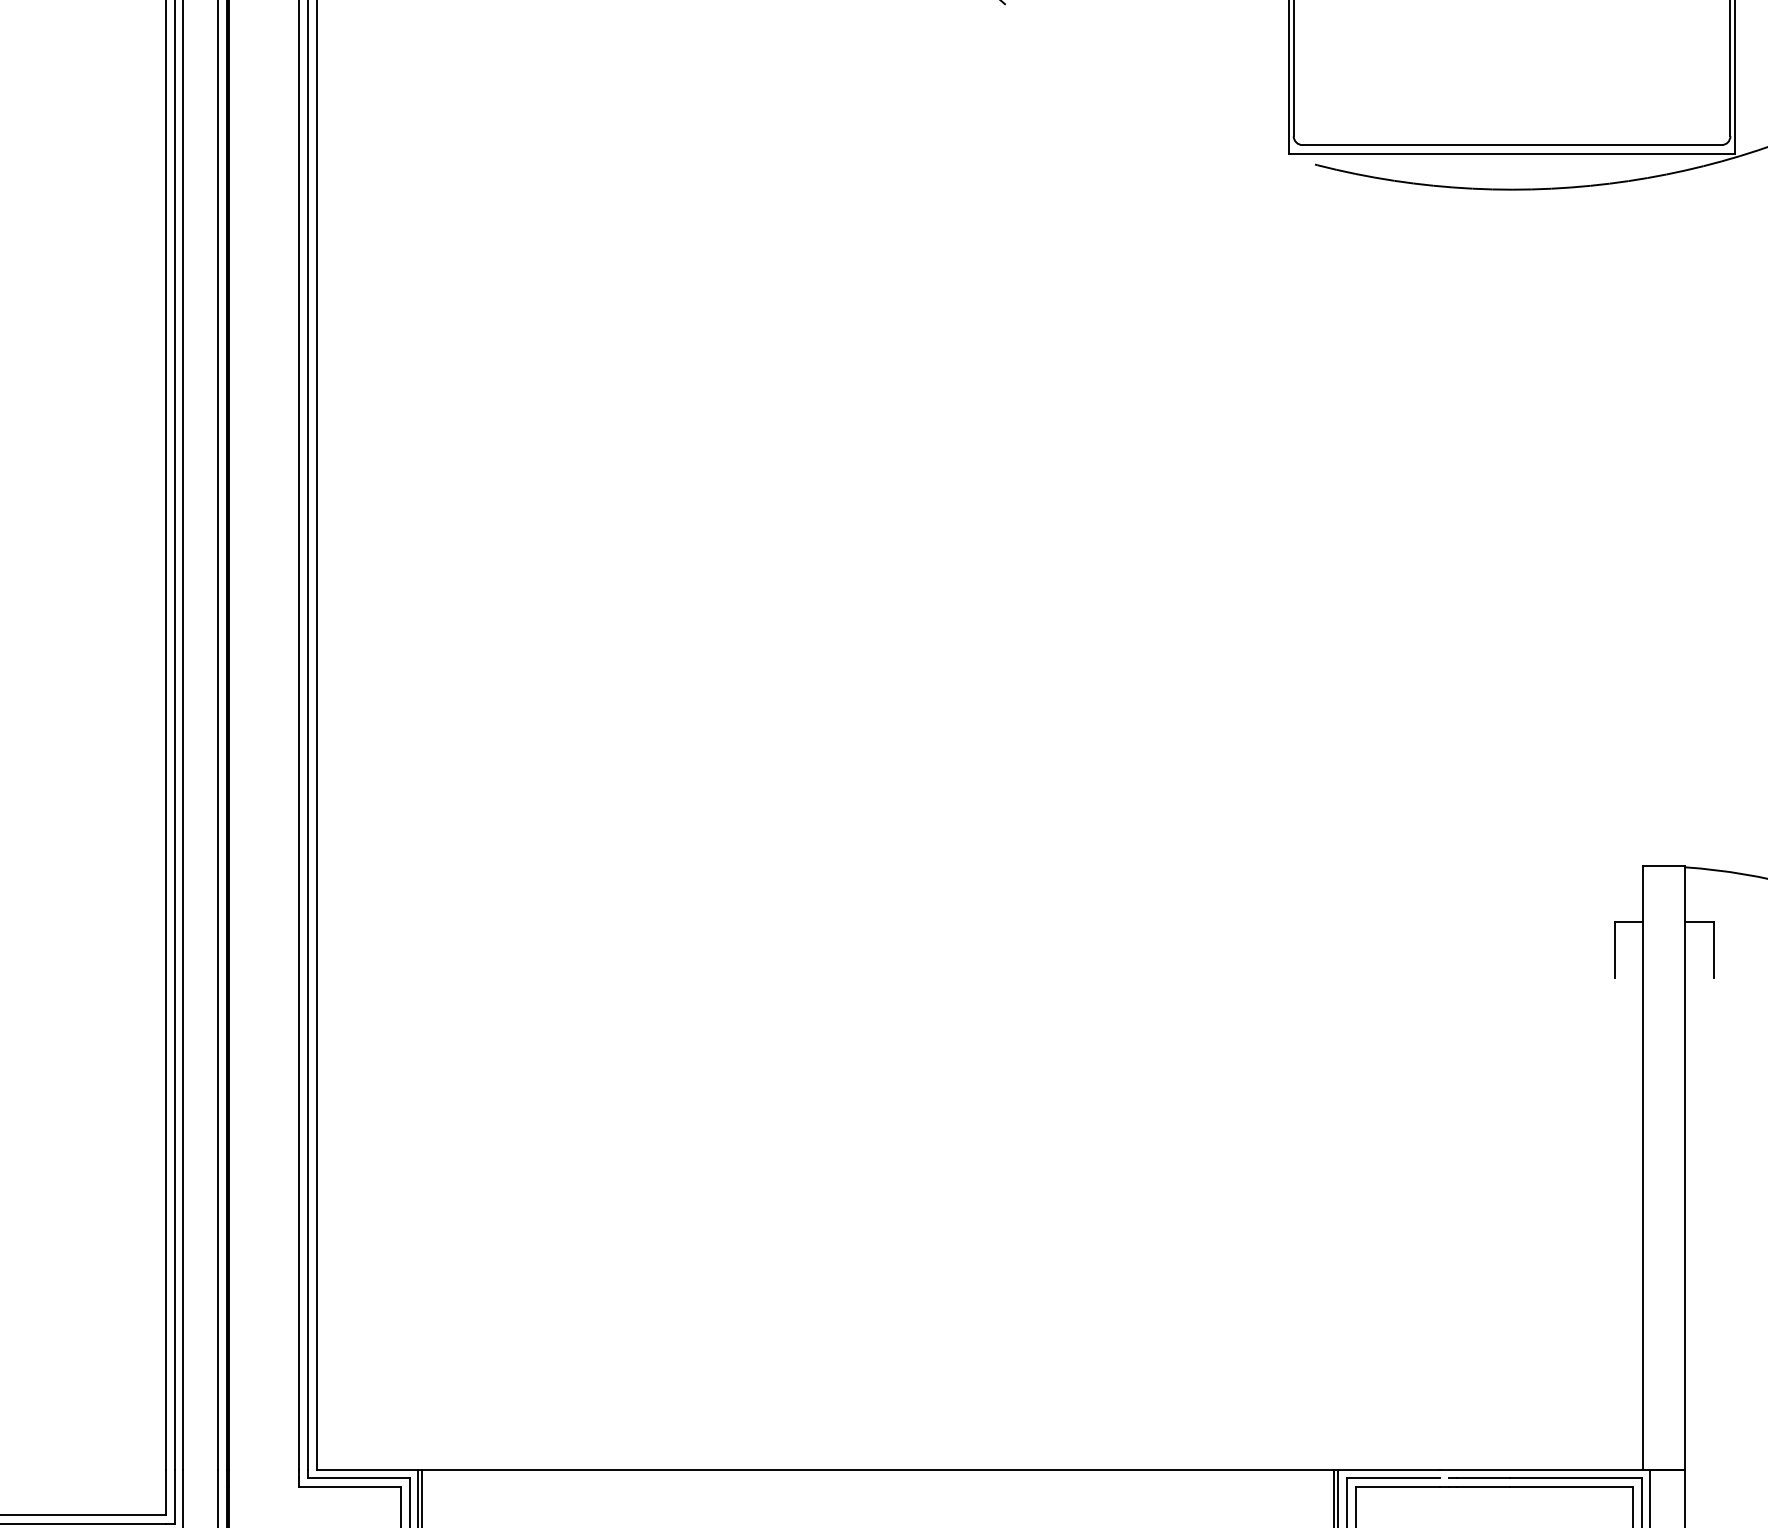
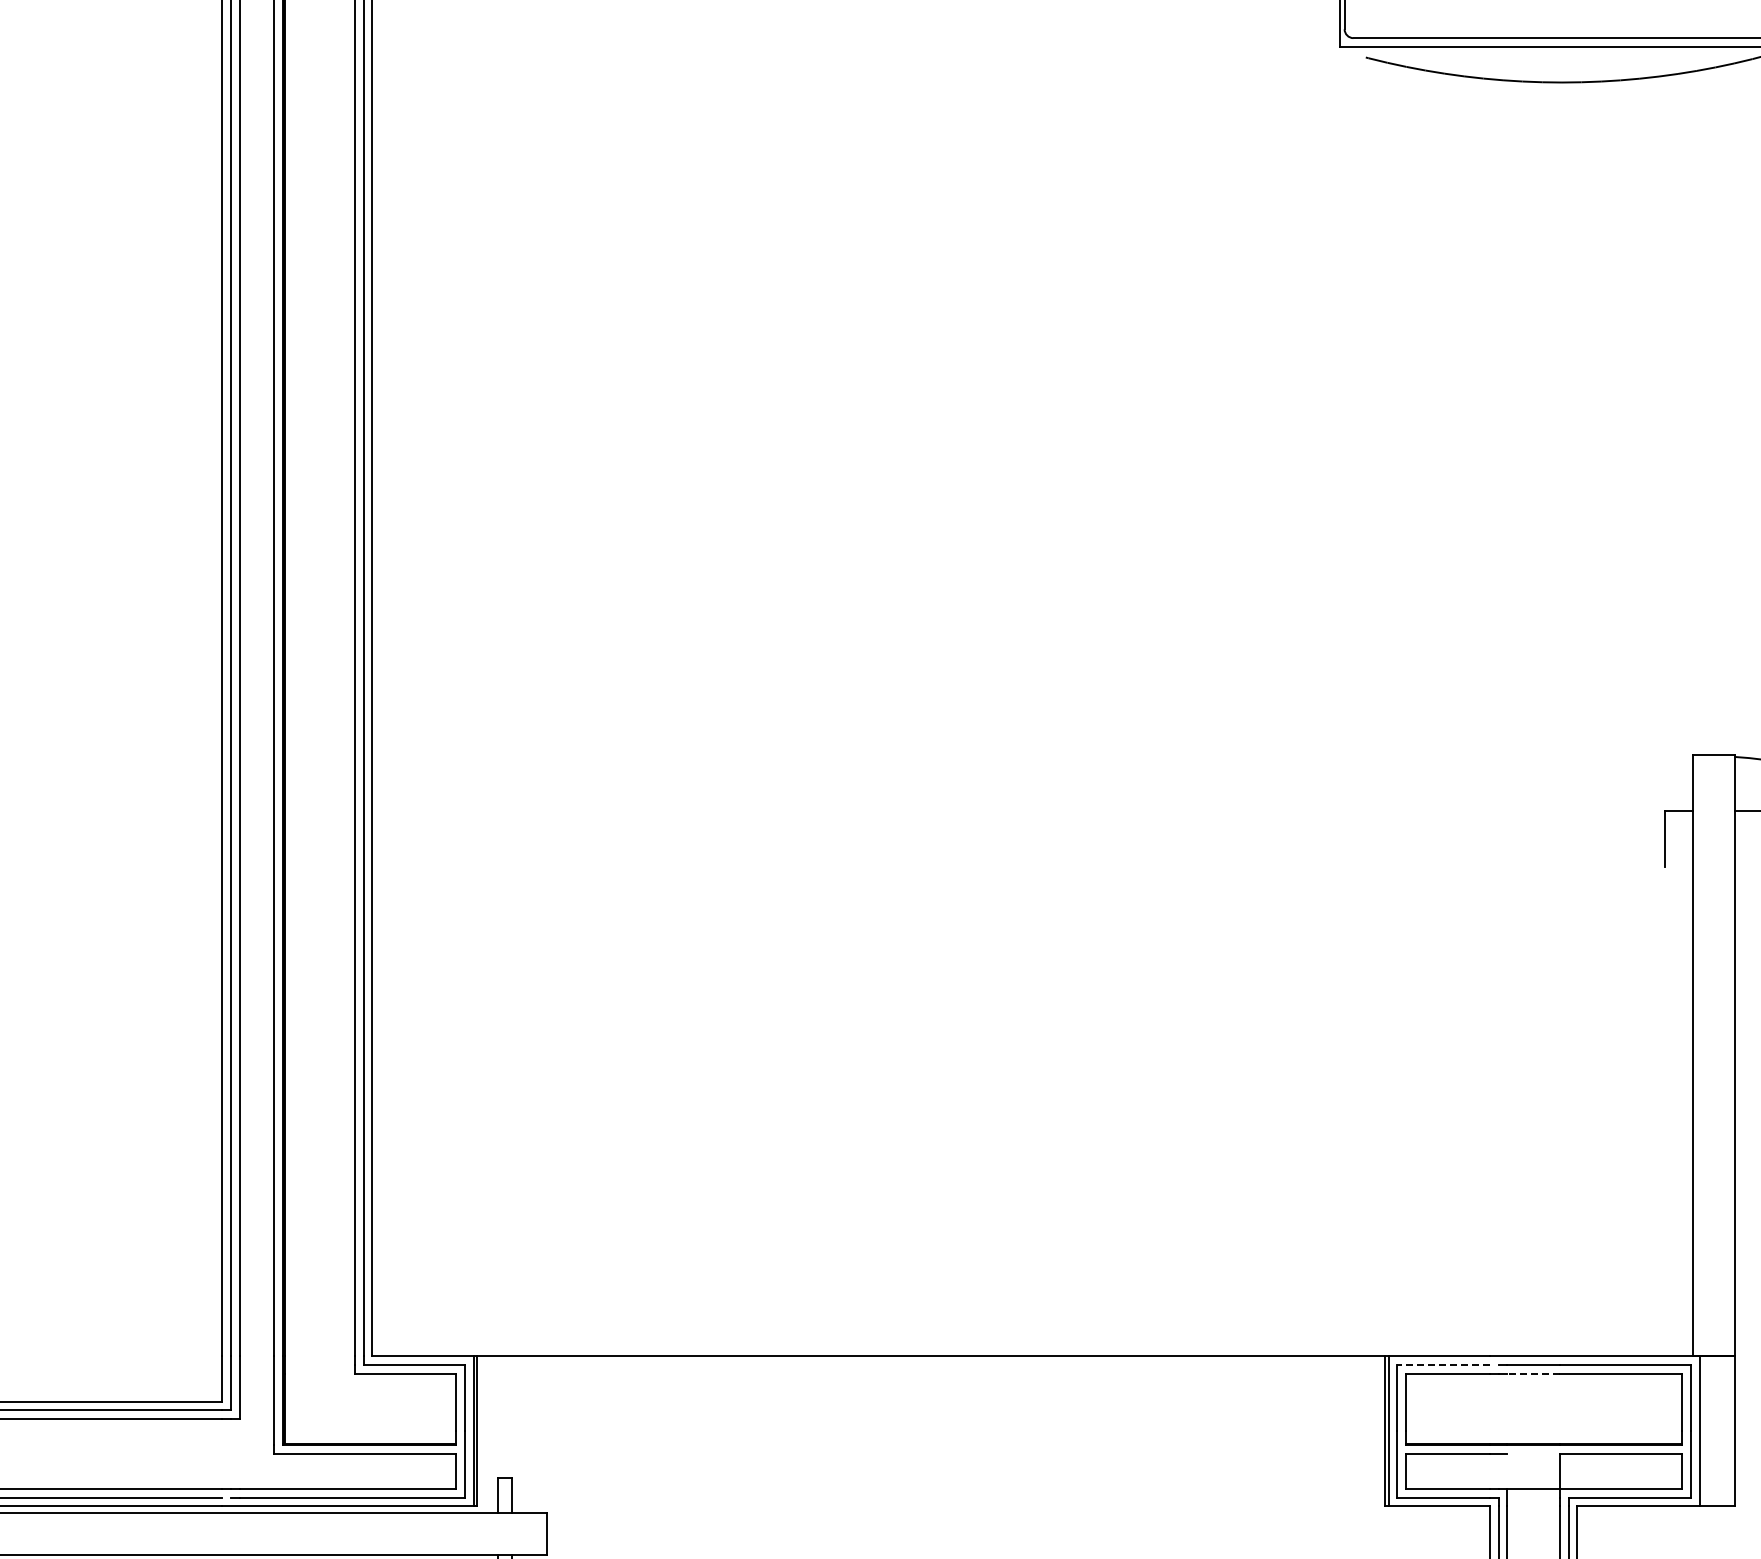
line: (1393, 1477) -> (1443, 1364), solid -> dashed
line: (1483, 1486) -> (1533, 1373), solid -> dashed

